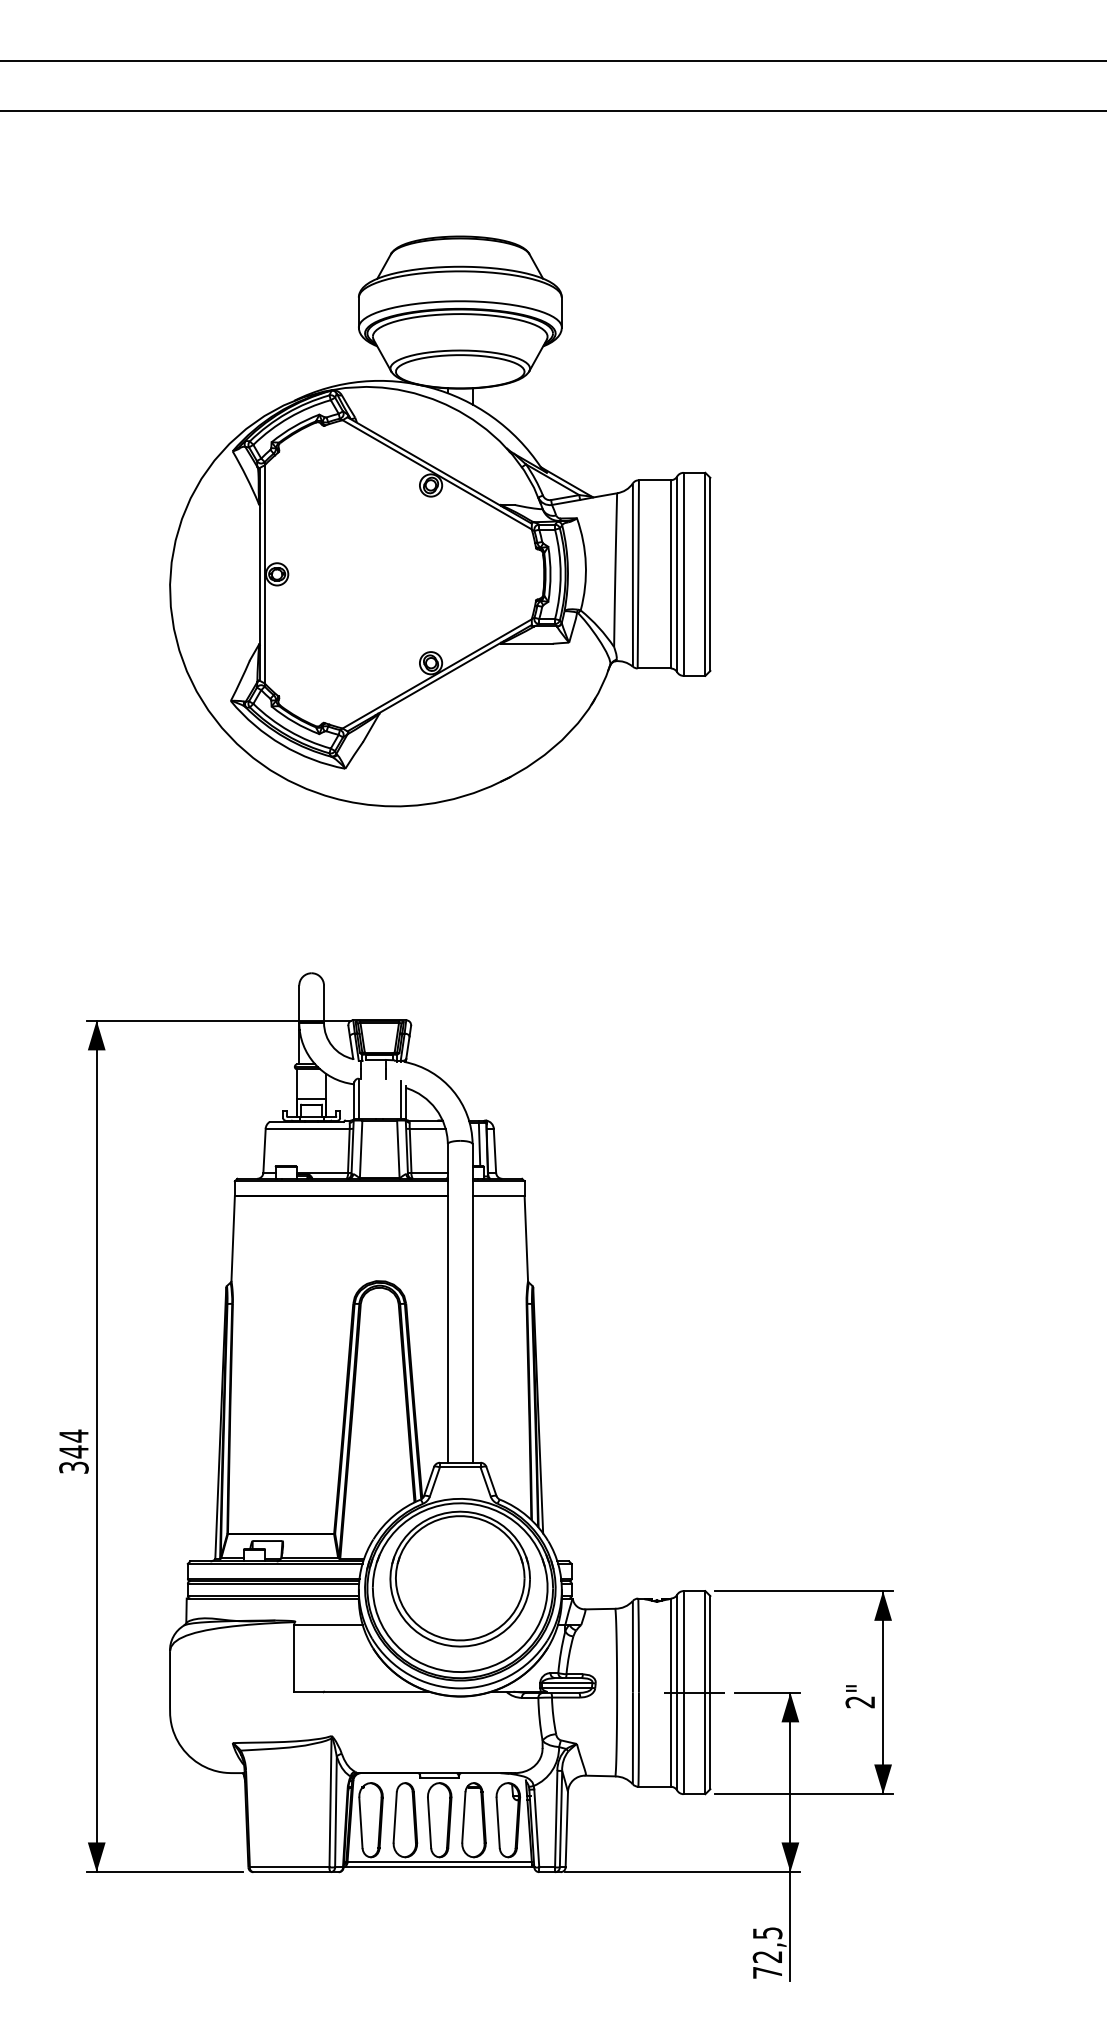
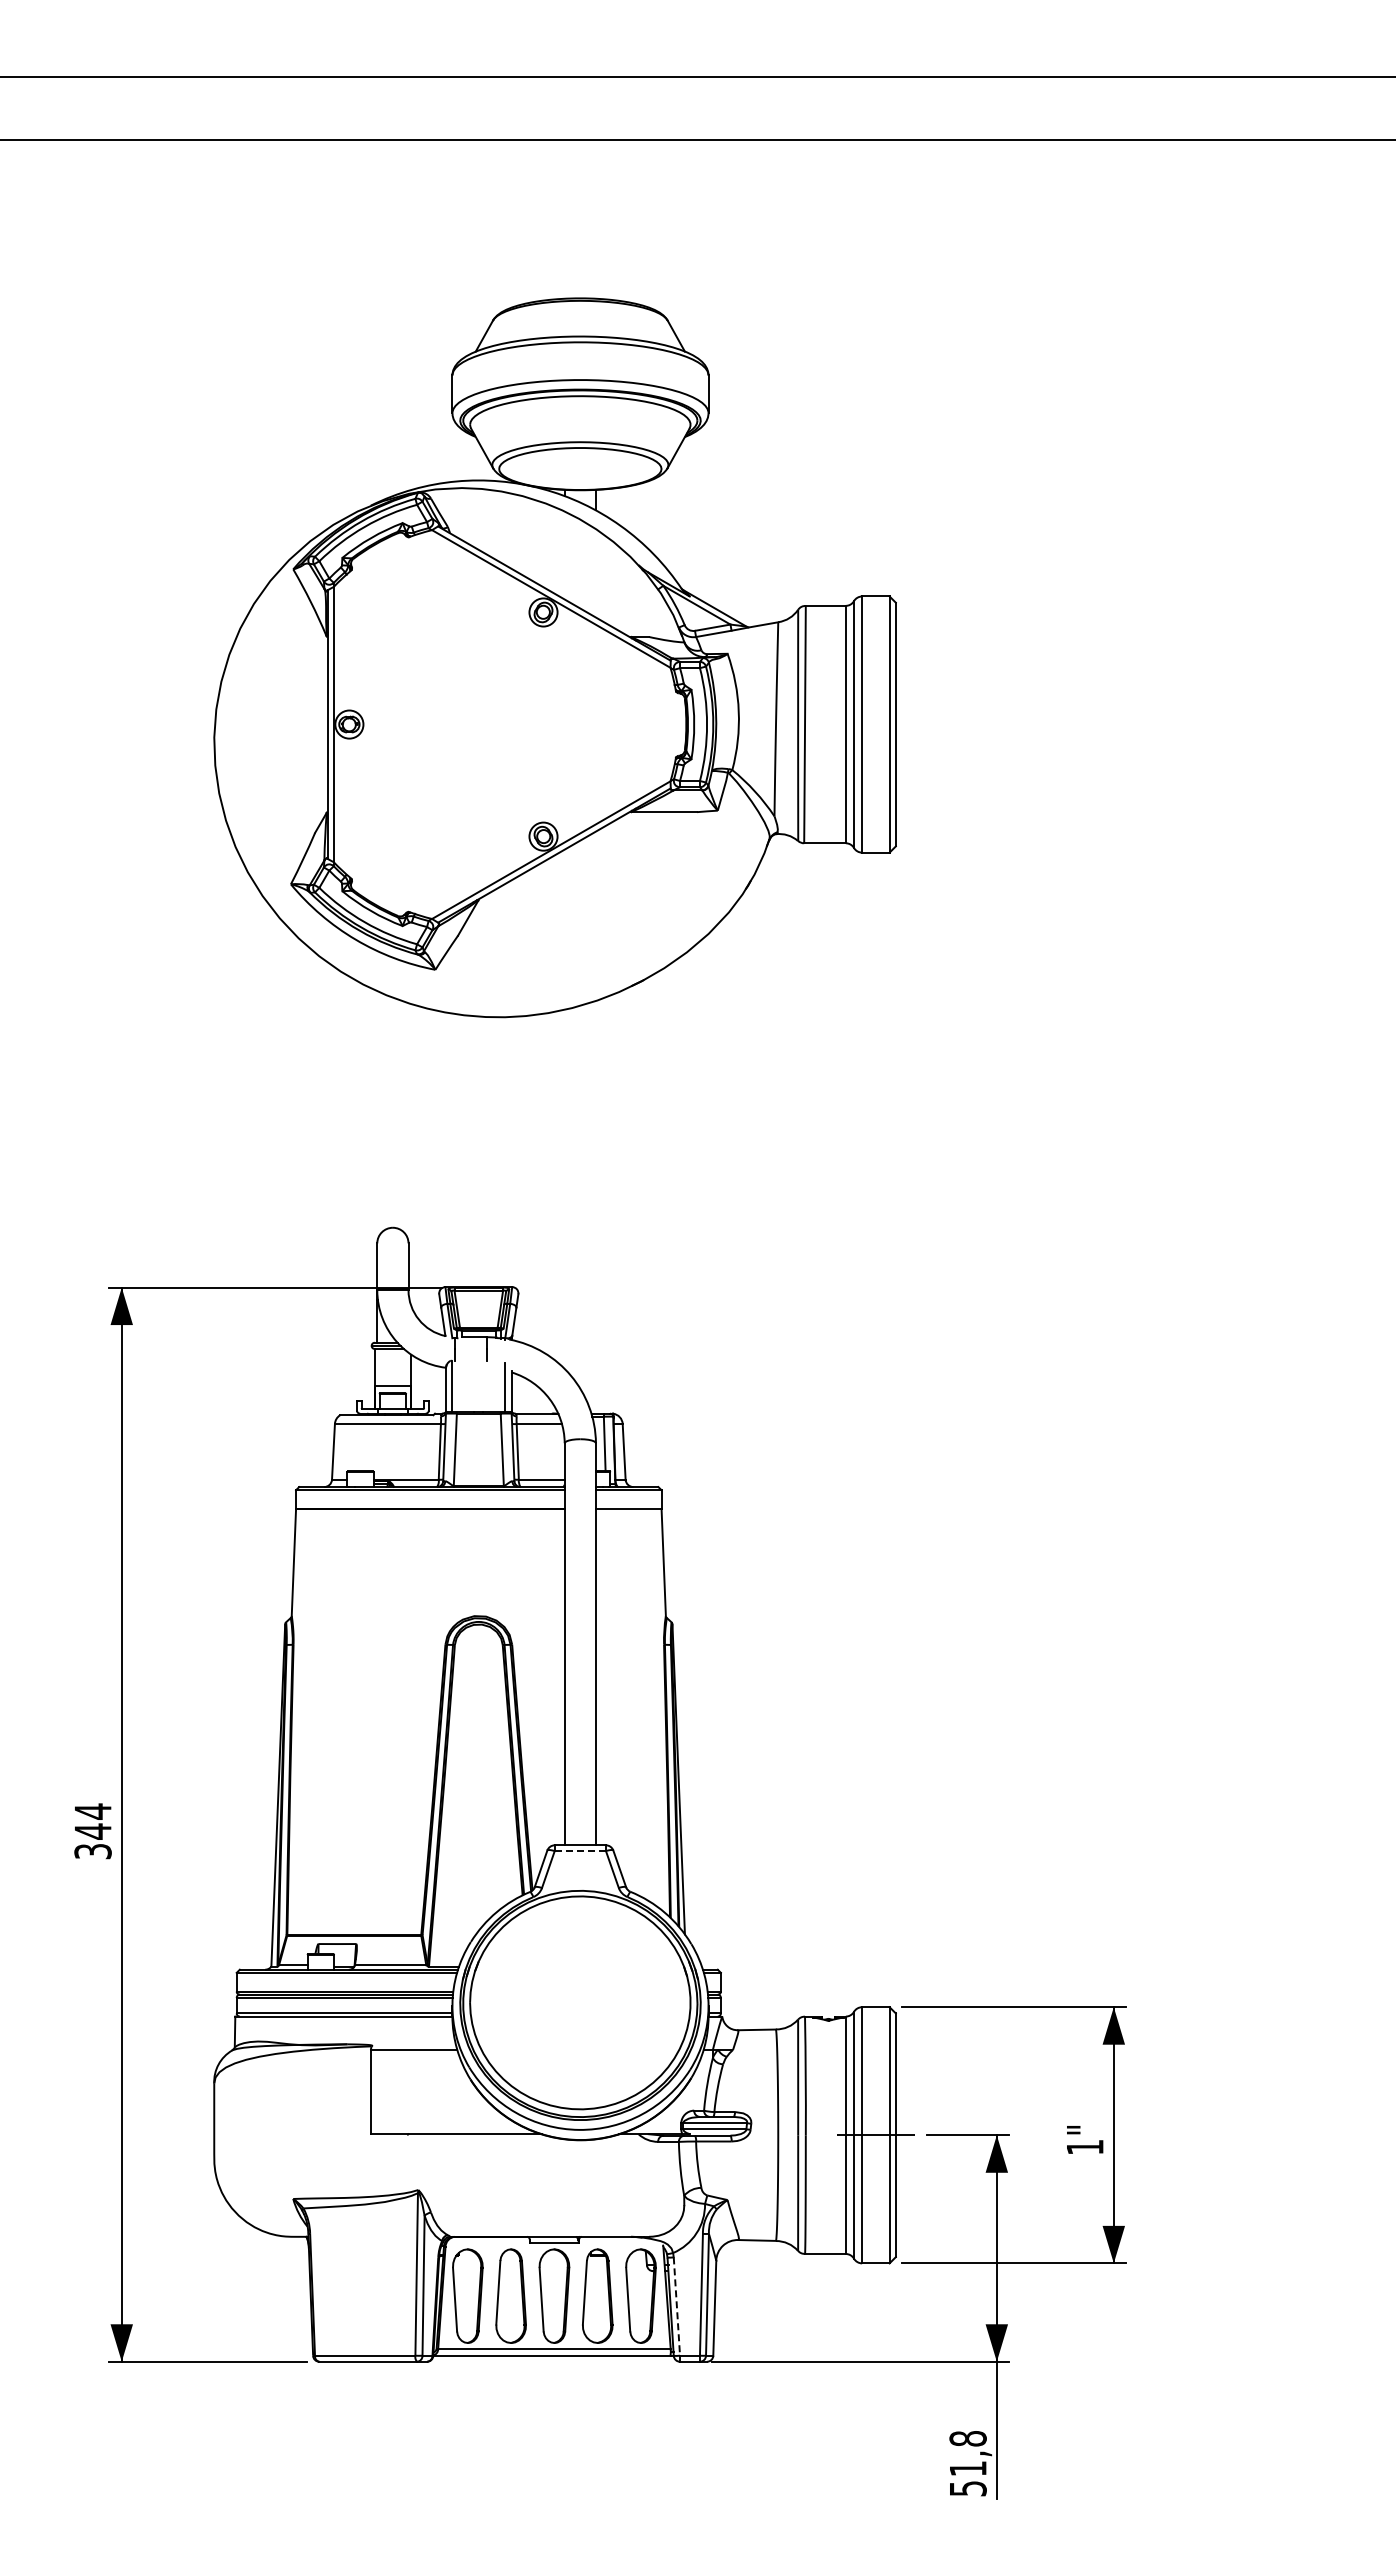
line: (460, 1467) -> (580, 1851), solid -> dashed
part: (460, 1579) -> (580, 1992), removed
text: (859, 1702) -> (1084, 2147), 2" -> 1"
line: (536, 1829) -> (676, 2307), solid -> dashed
text: (767, 1952) -> (967, 2463), 72,5 -> 51,8

